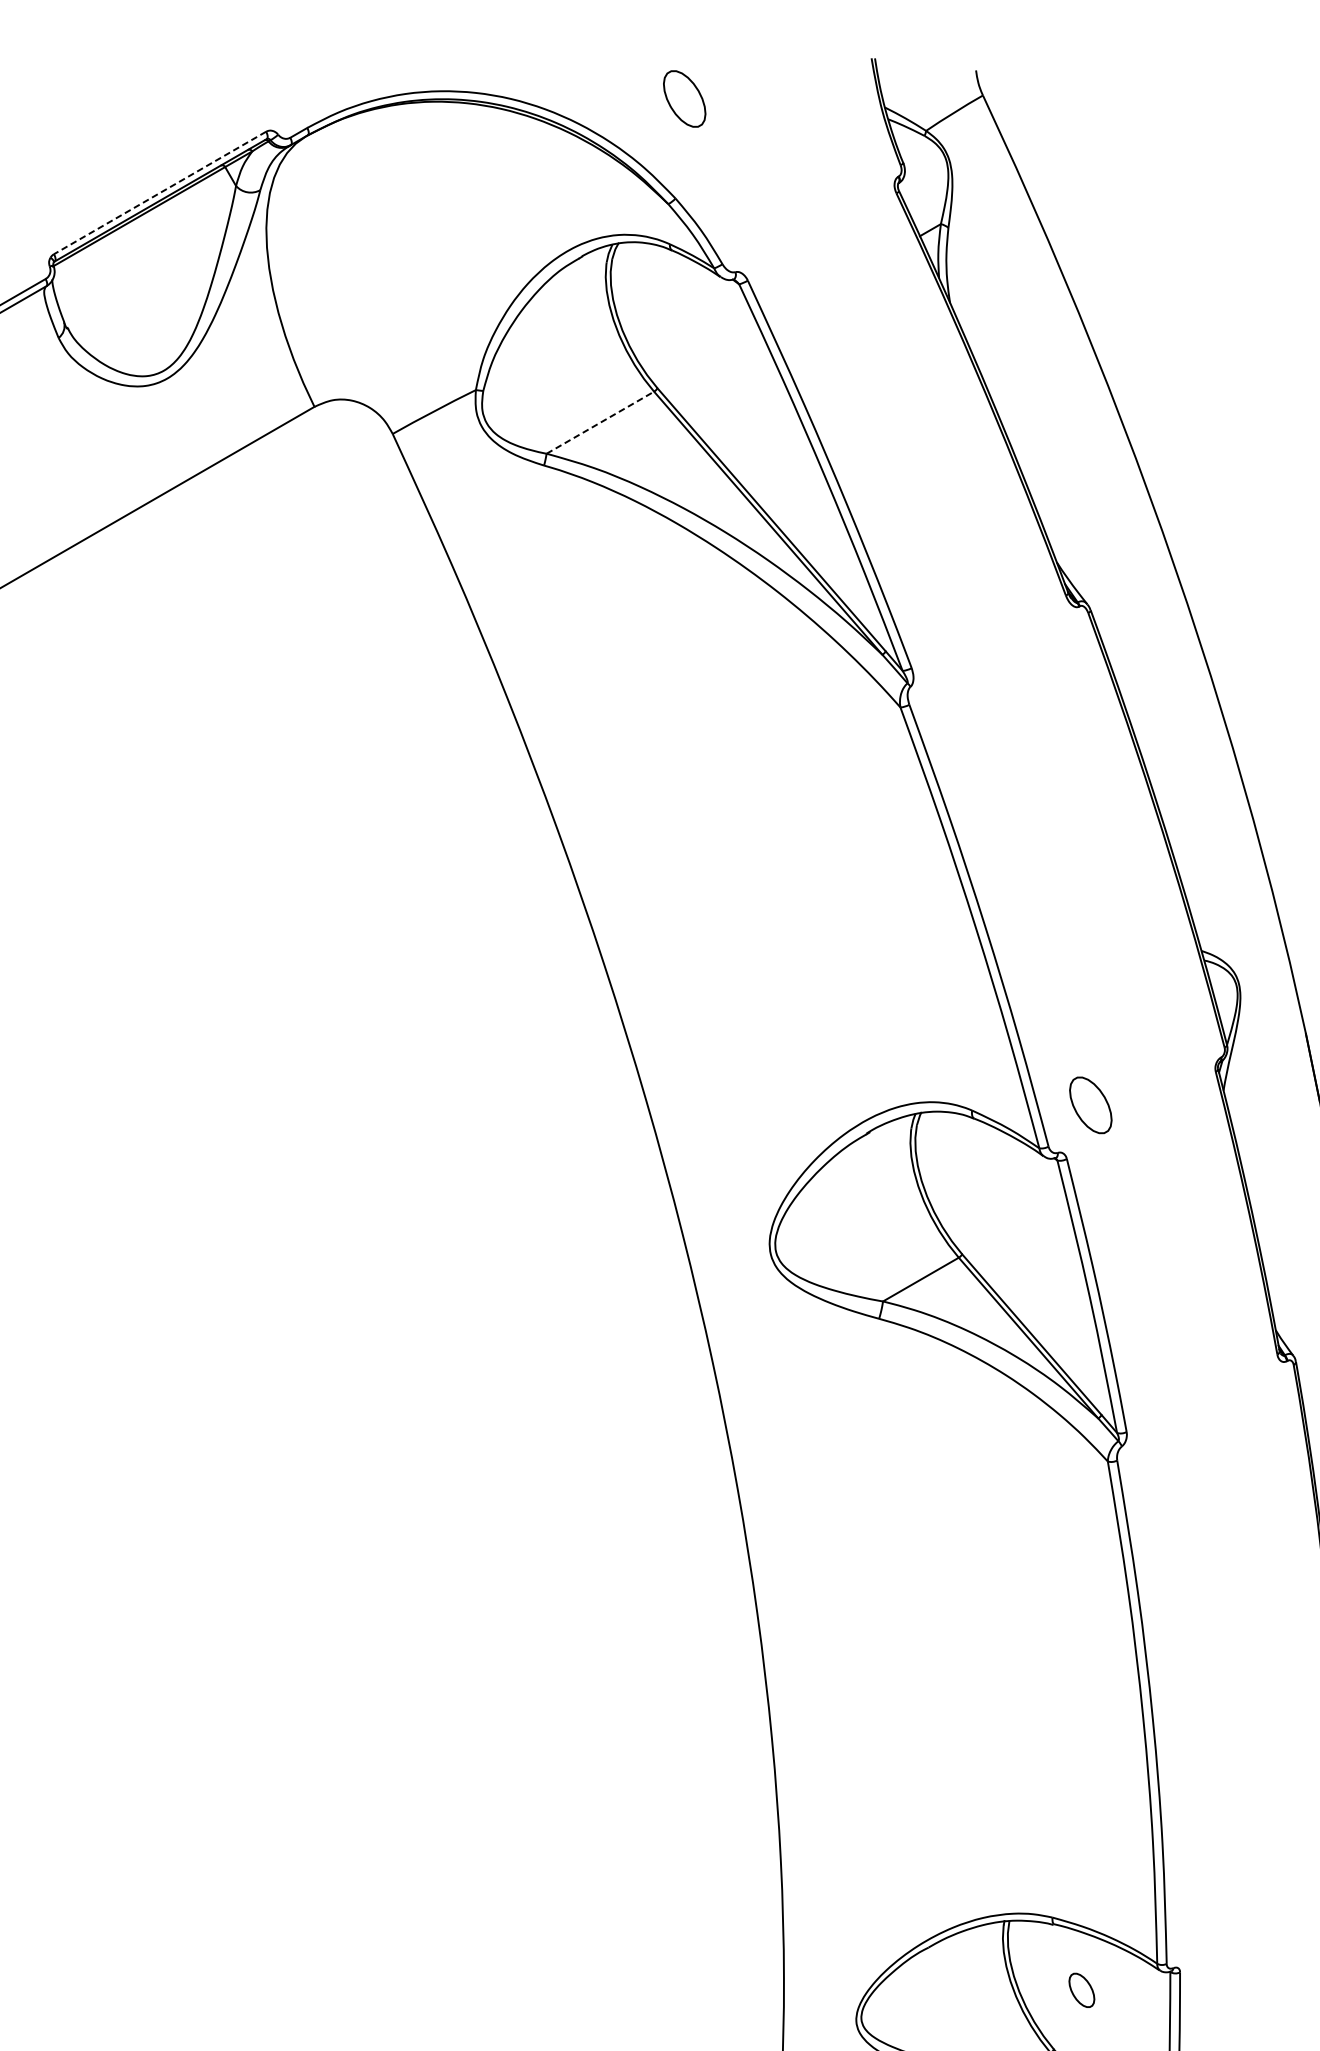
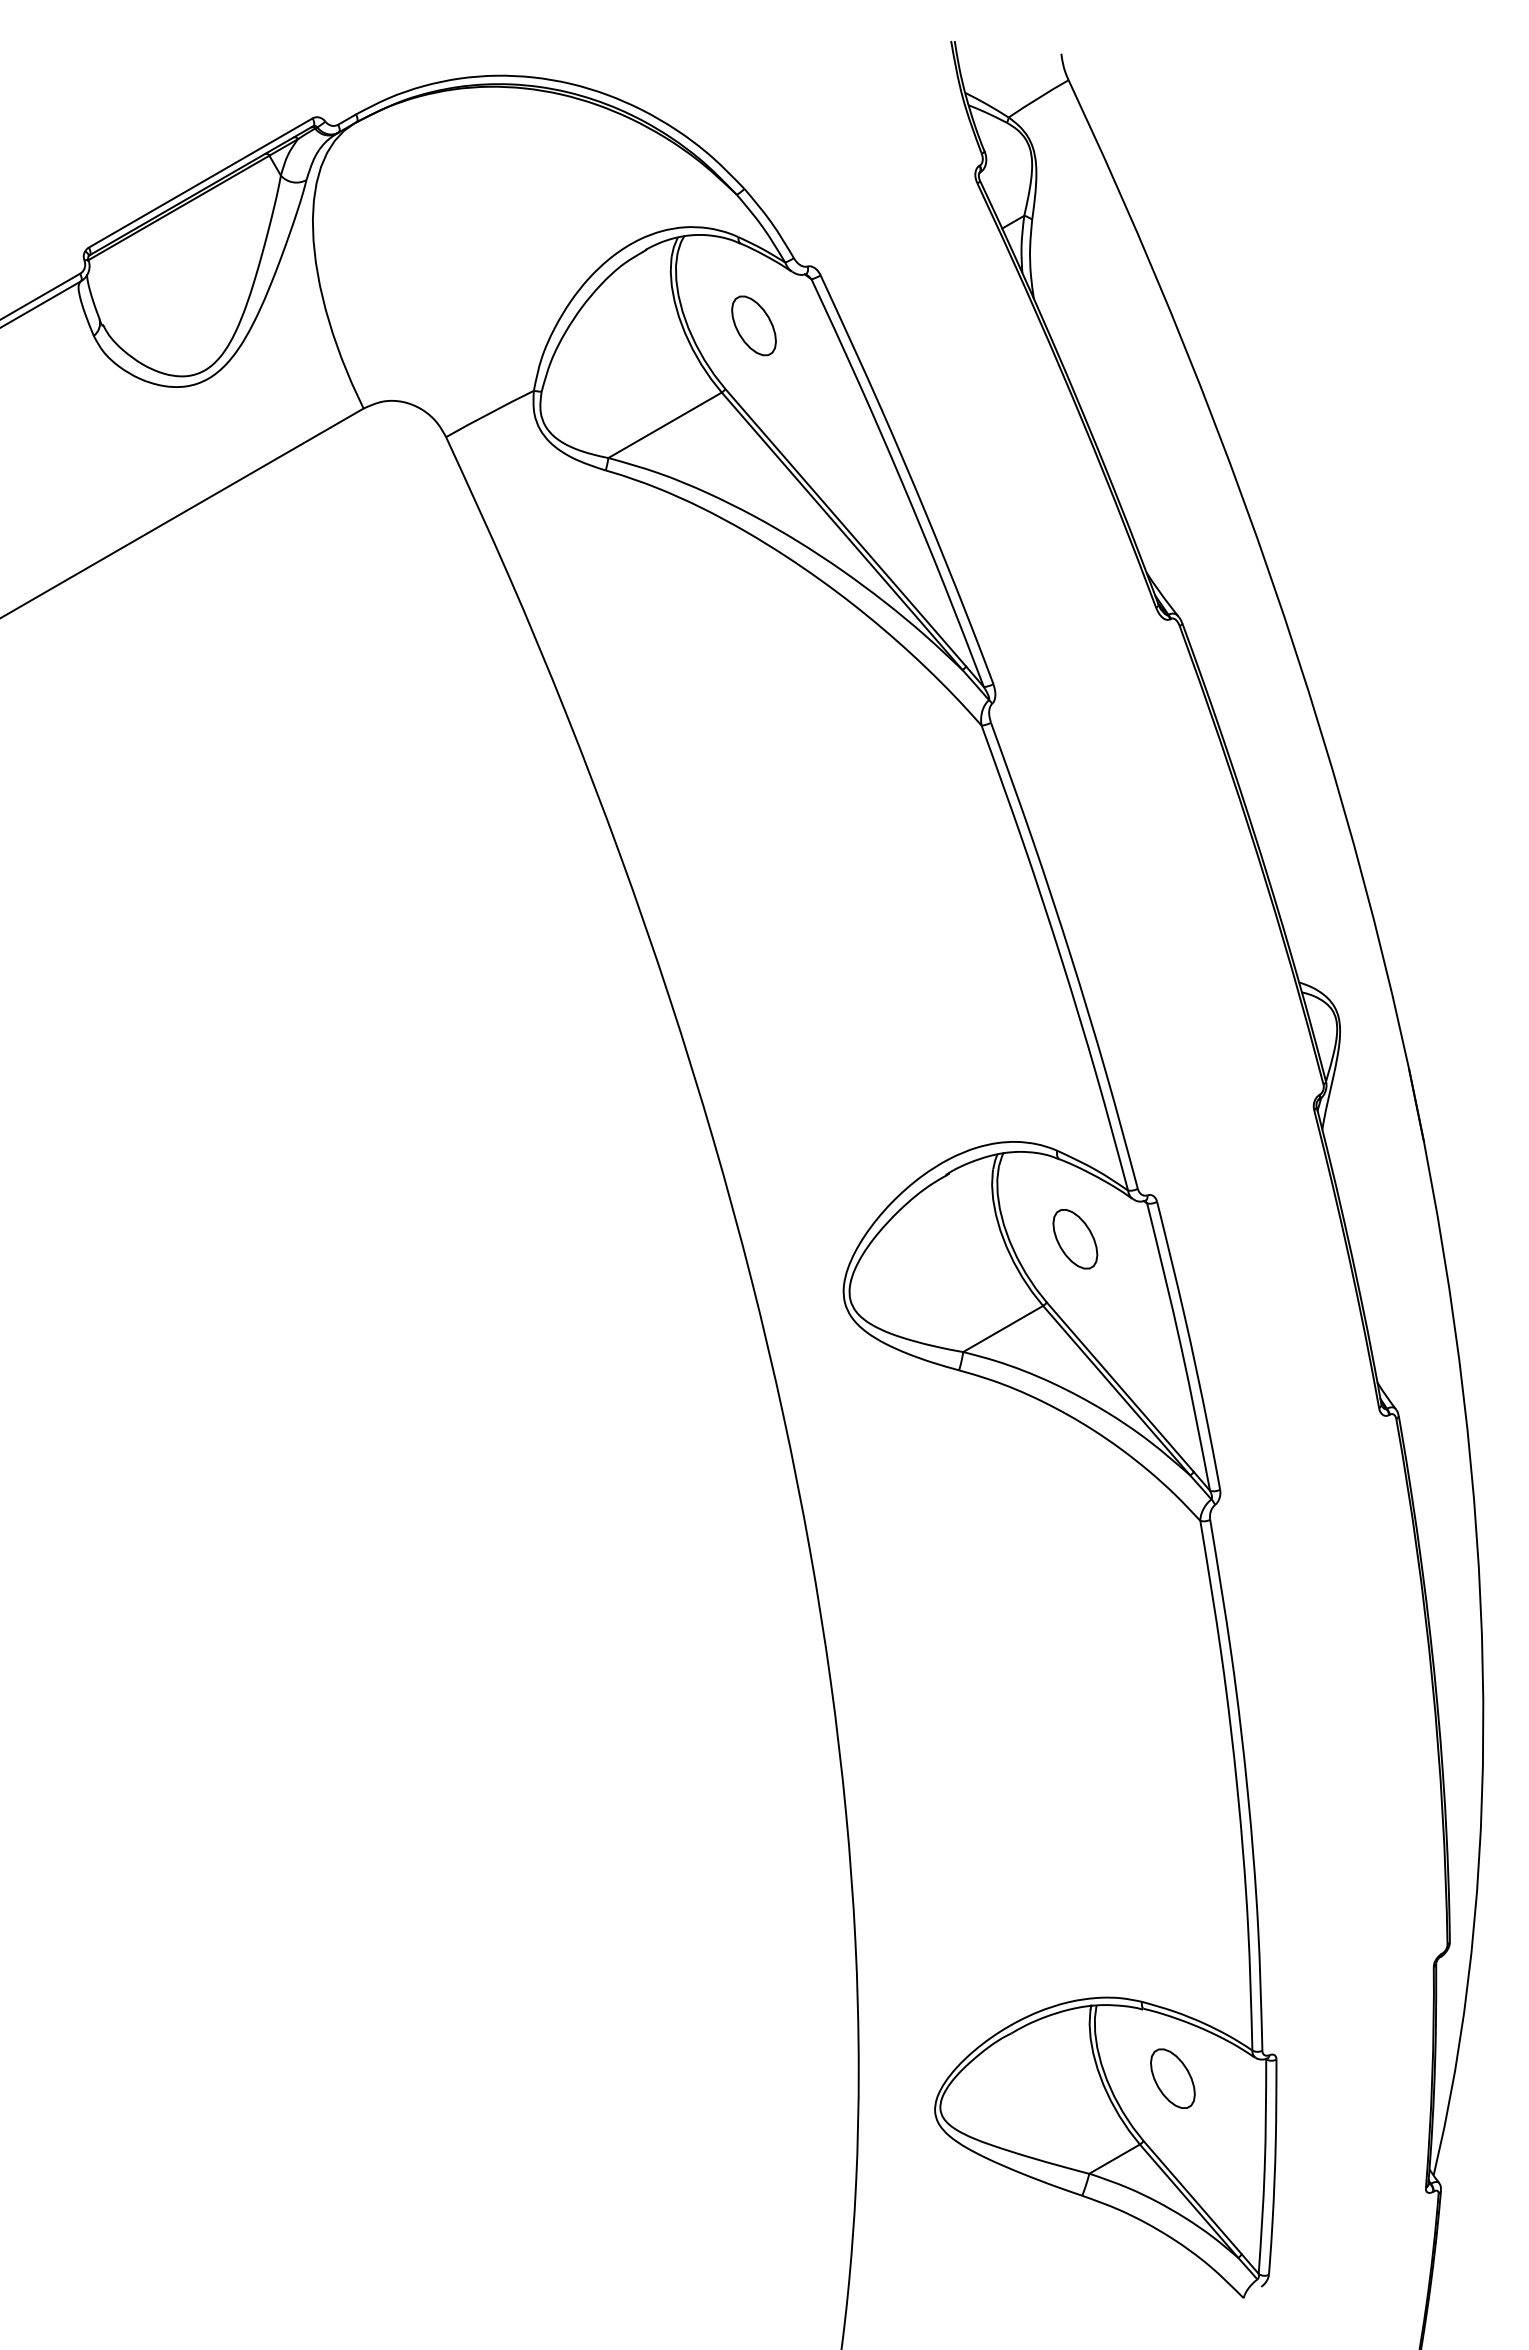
part: (684, 98) -> (753, 325), moved
line: (159, 193) -> (200, 183), dashed -> solid
line: (600, 422) -> (665, 425), dashed -> solid
part: (1090, 1105) -> (1075, 1239), moved
part: (1081, 1990) -> (1172, 2078), size x1.67

